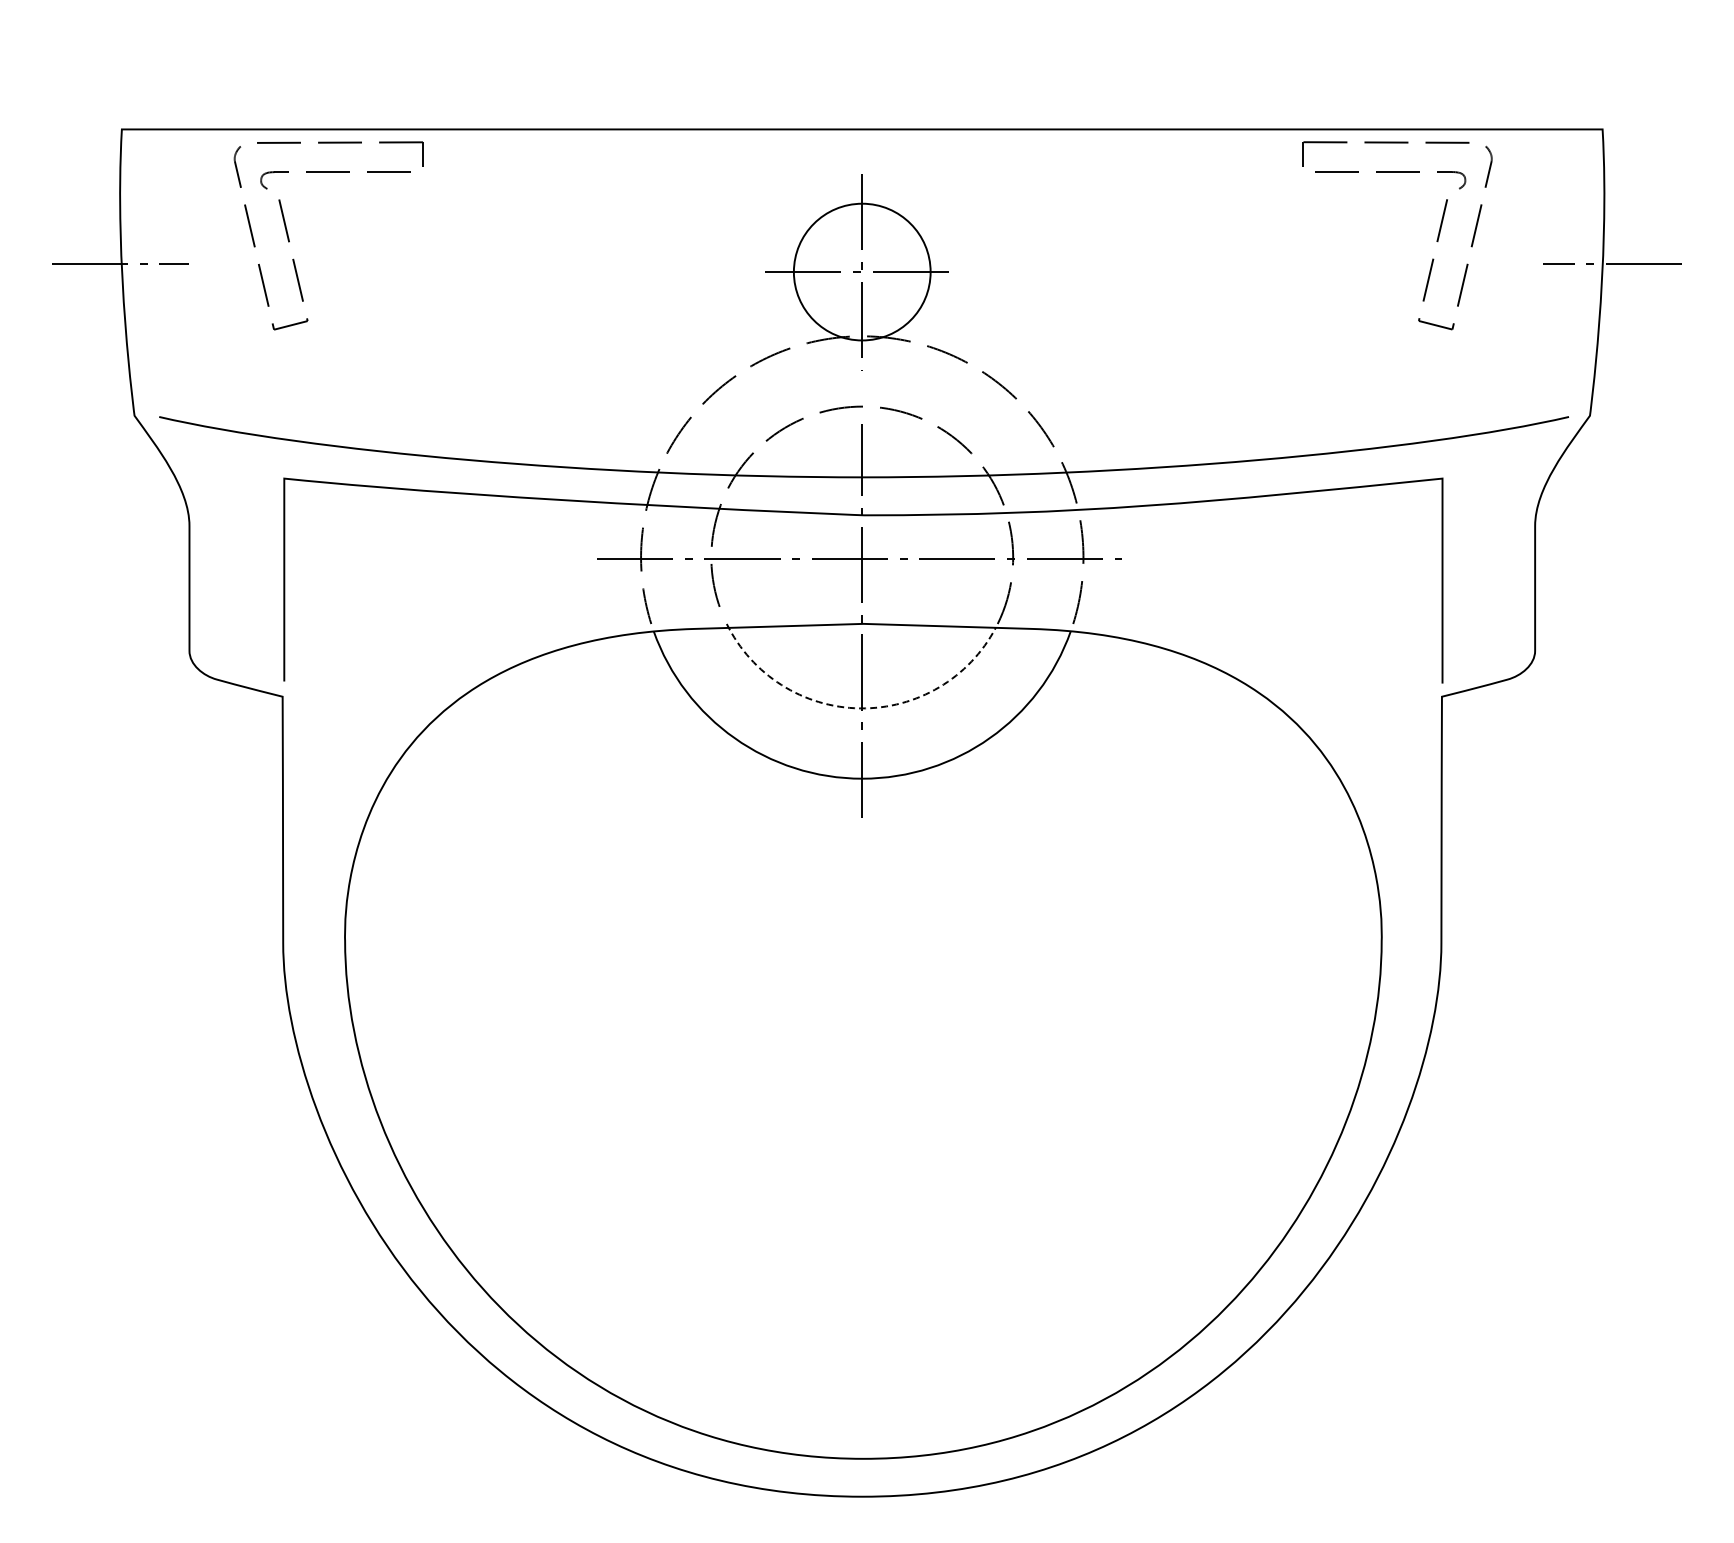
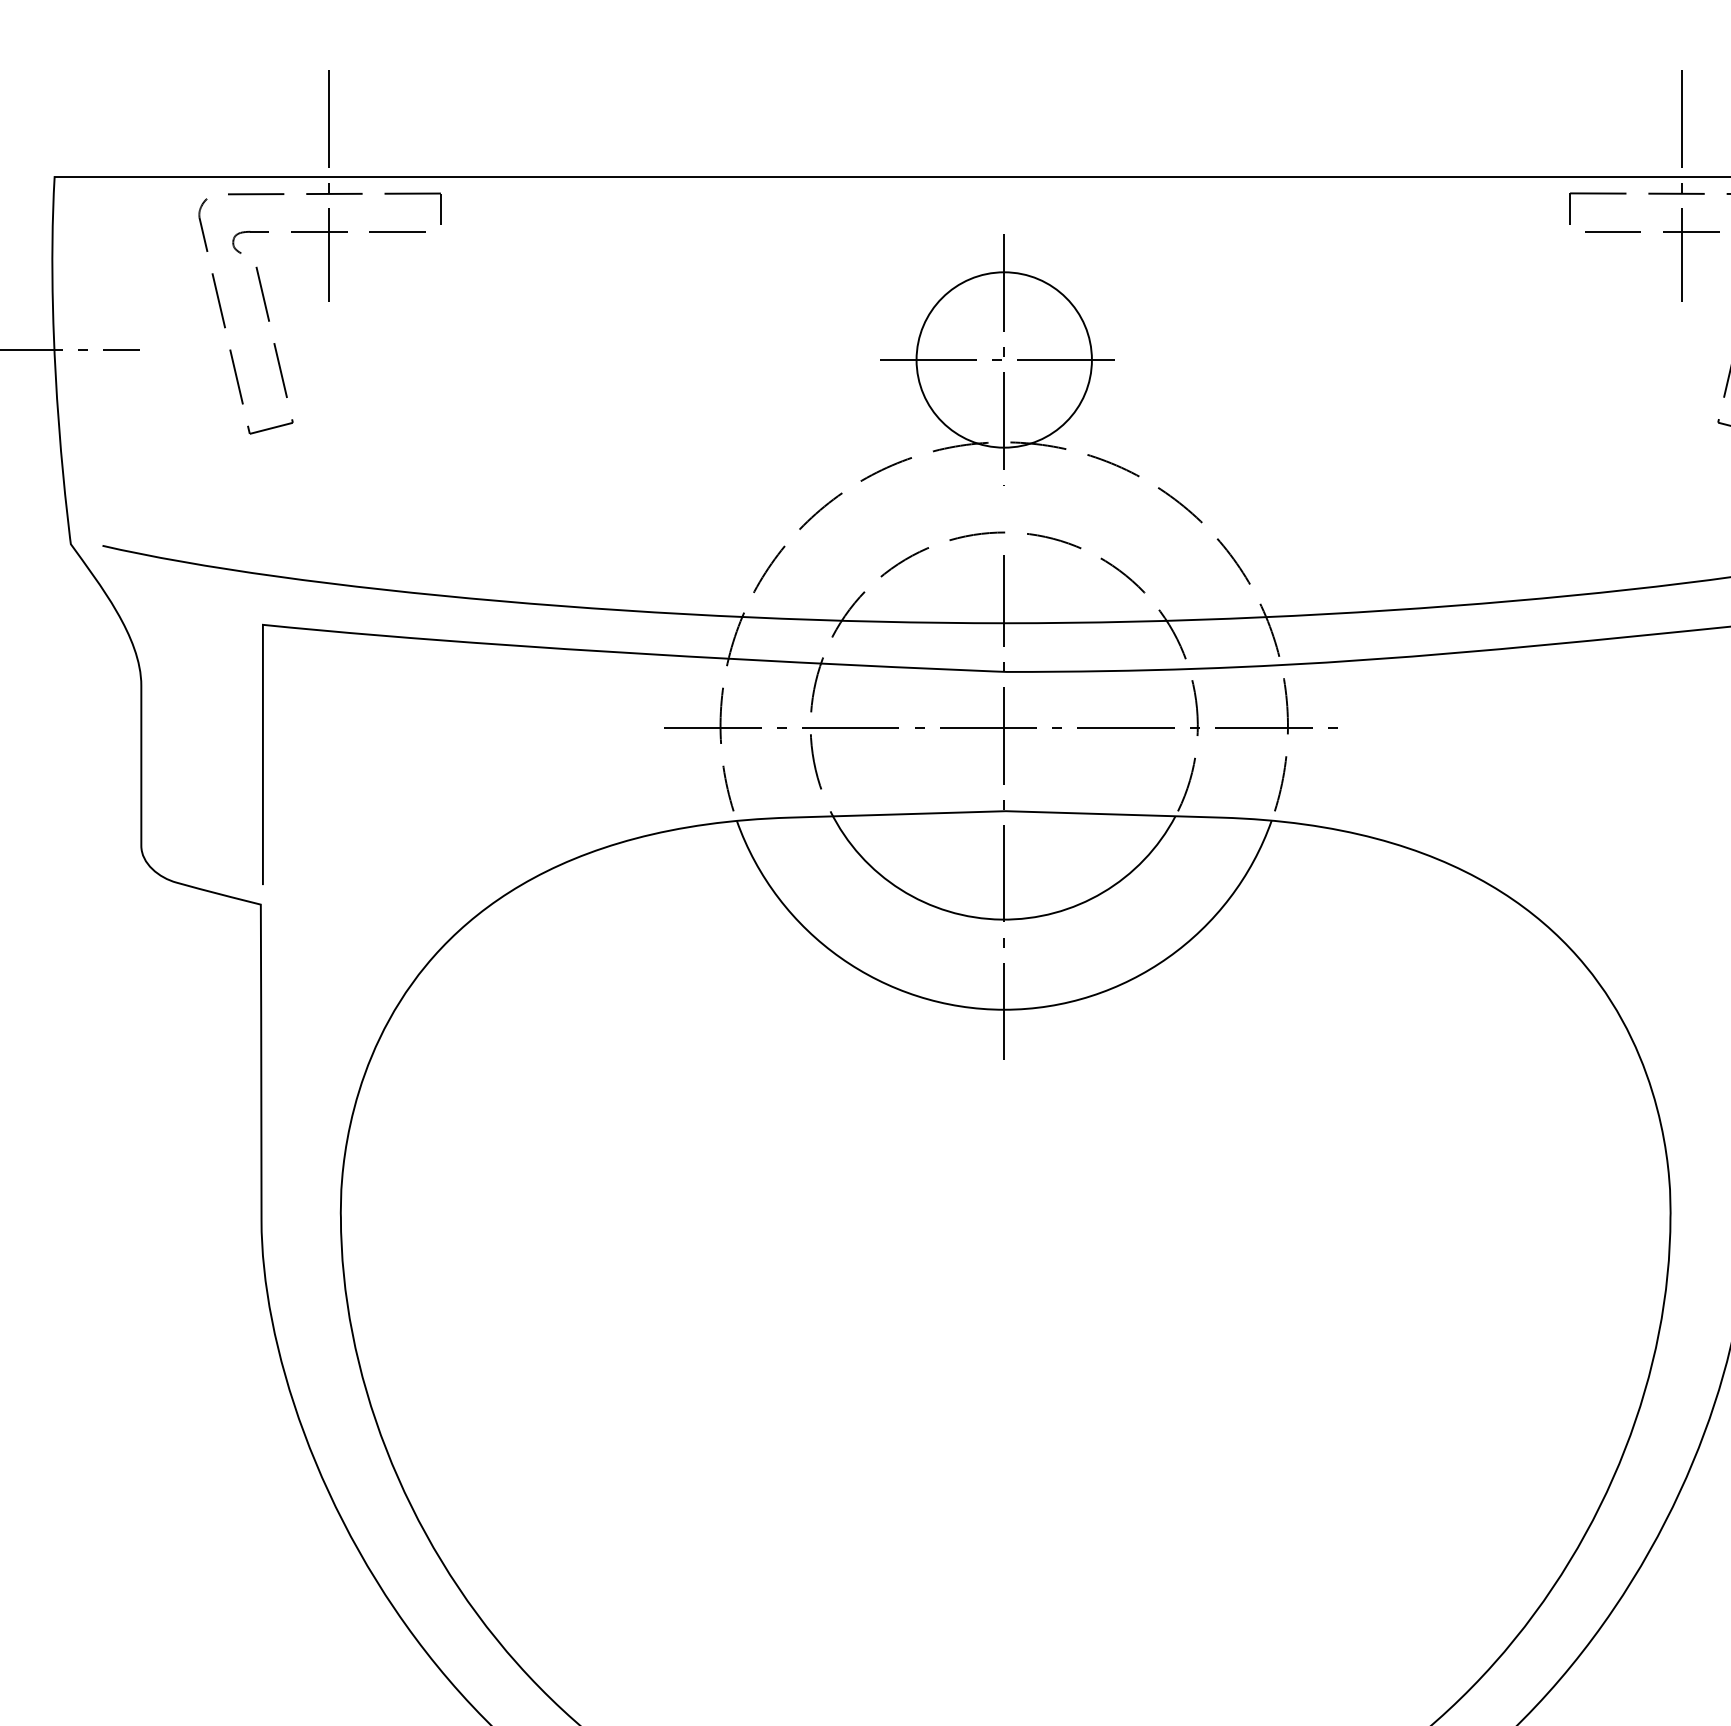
line: (336, 136) -> (329, 186), added
line: (1390, 136) -> (1681, 186), added
arc: (860, 708) -> (1001, 919), dashed -> solid

